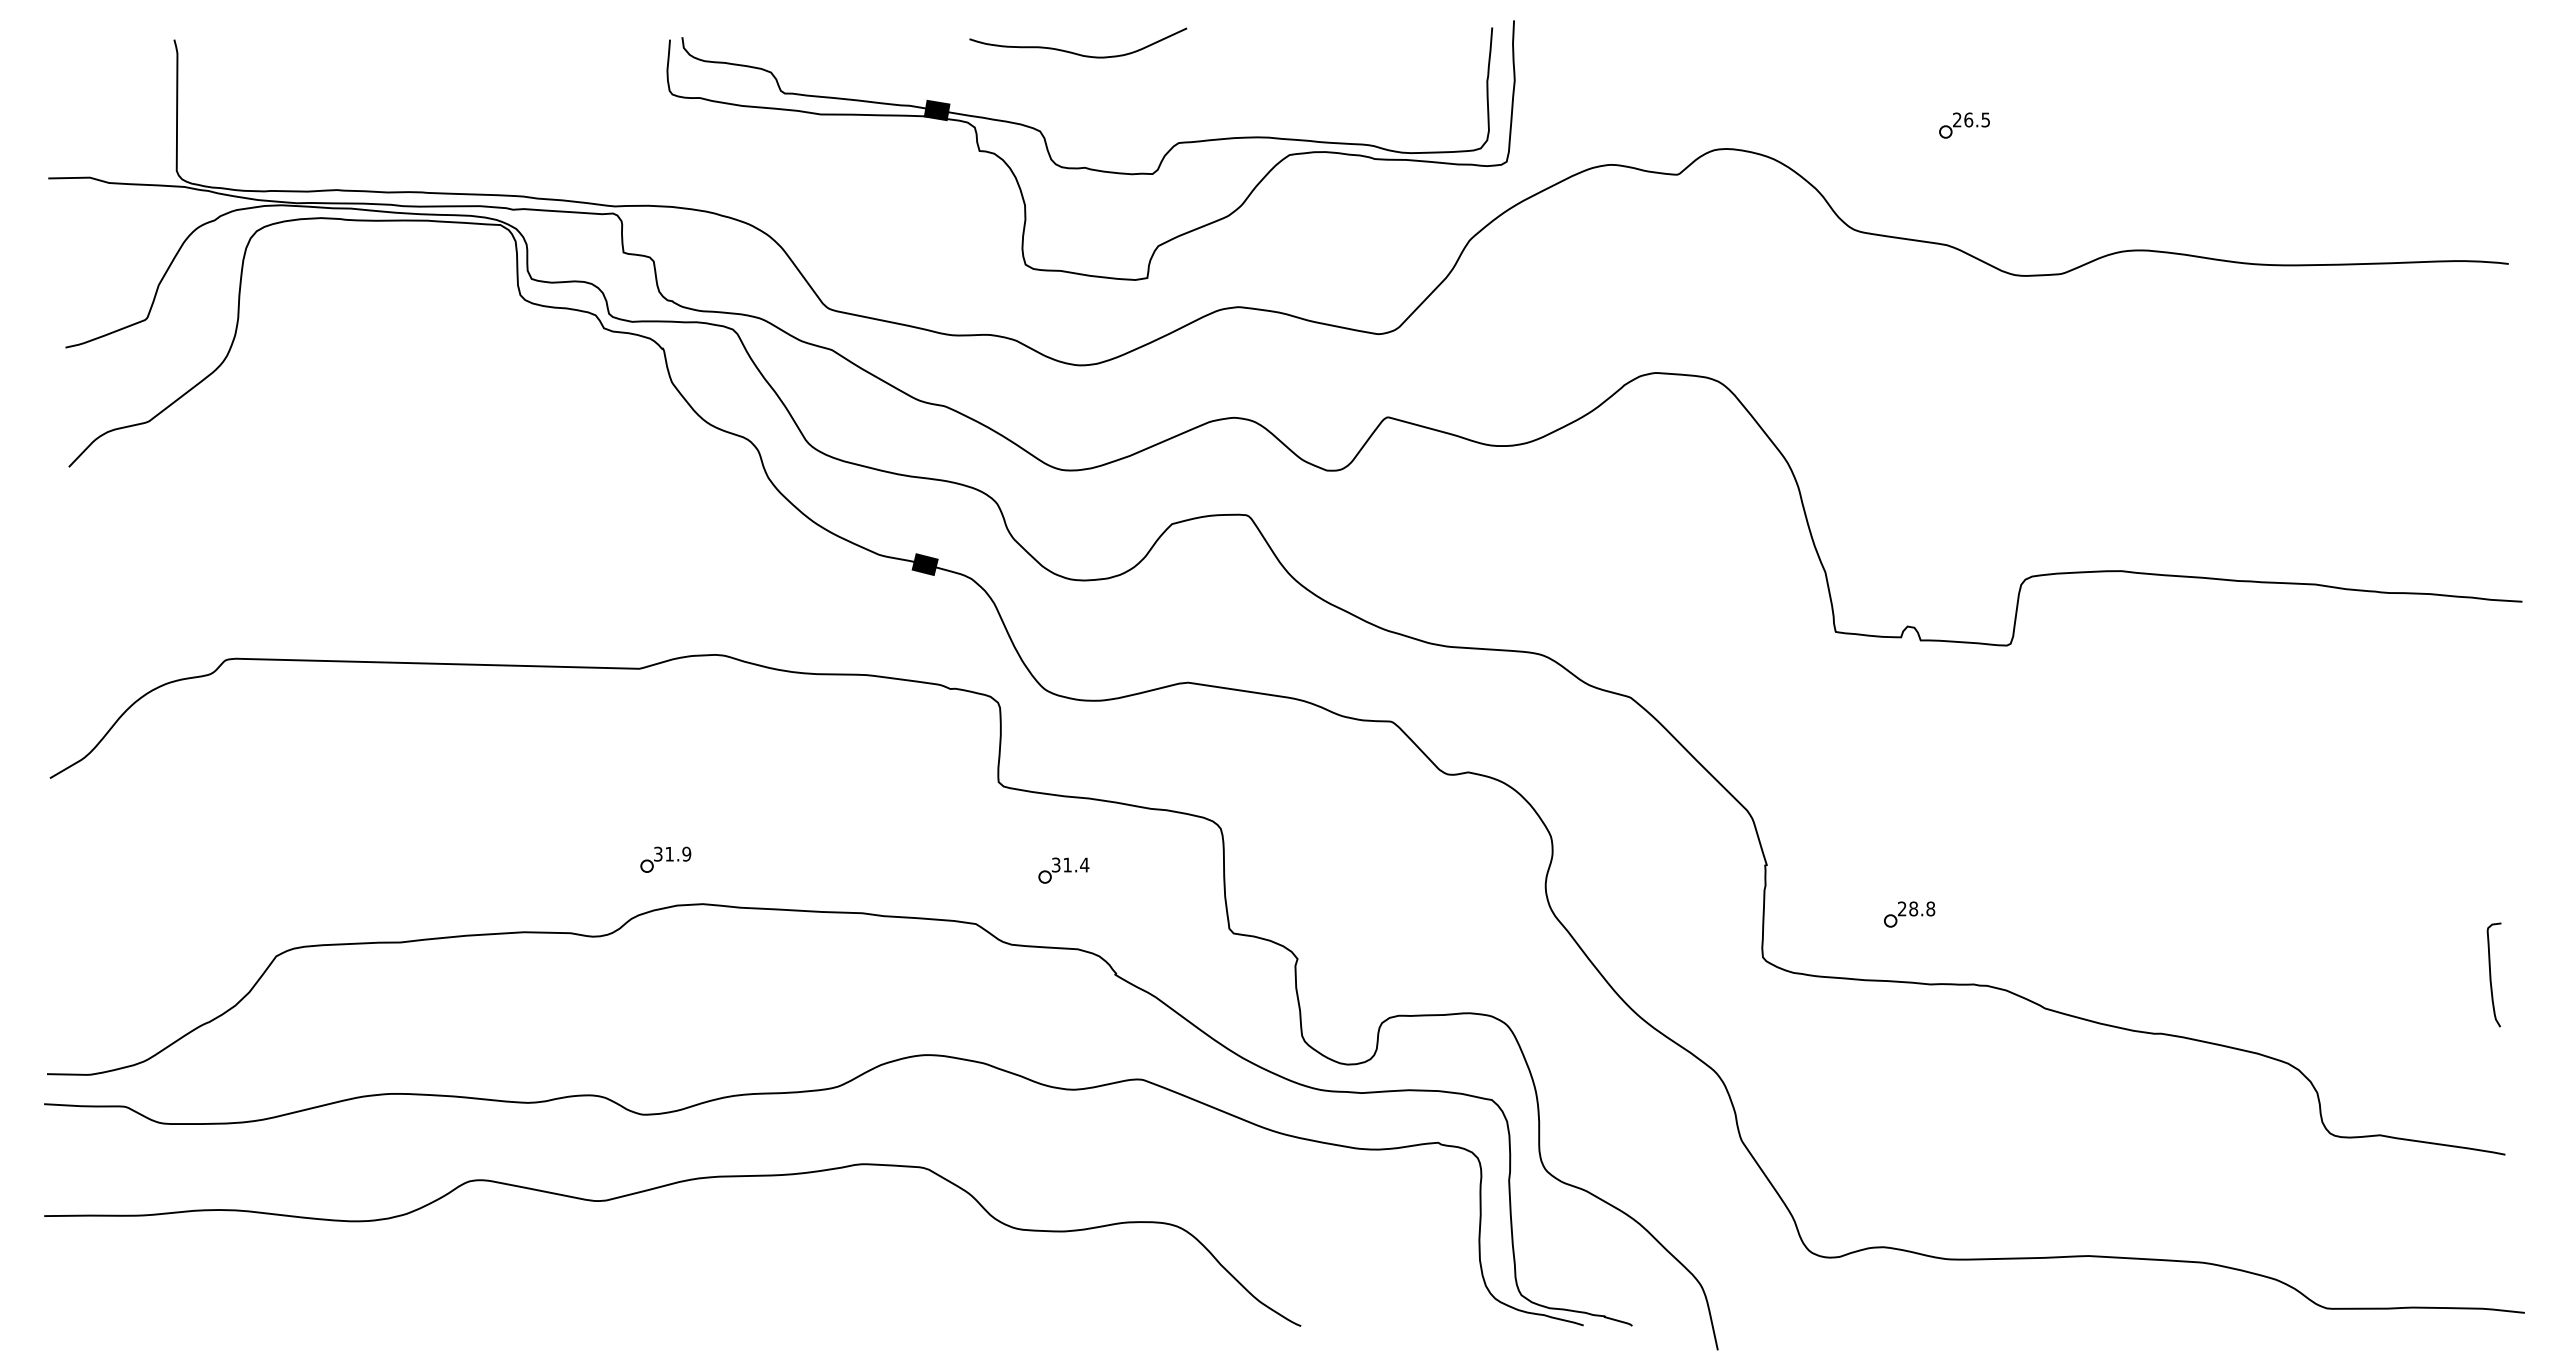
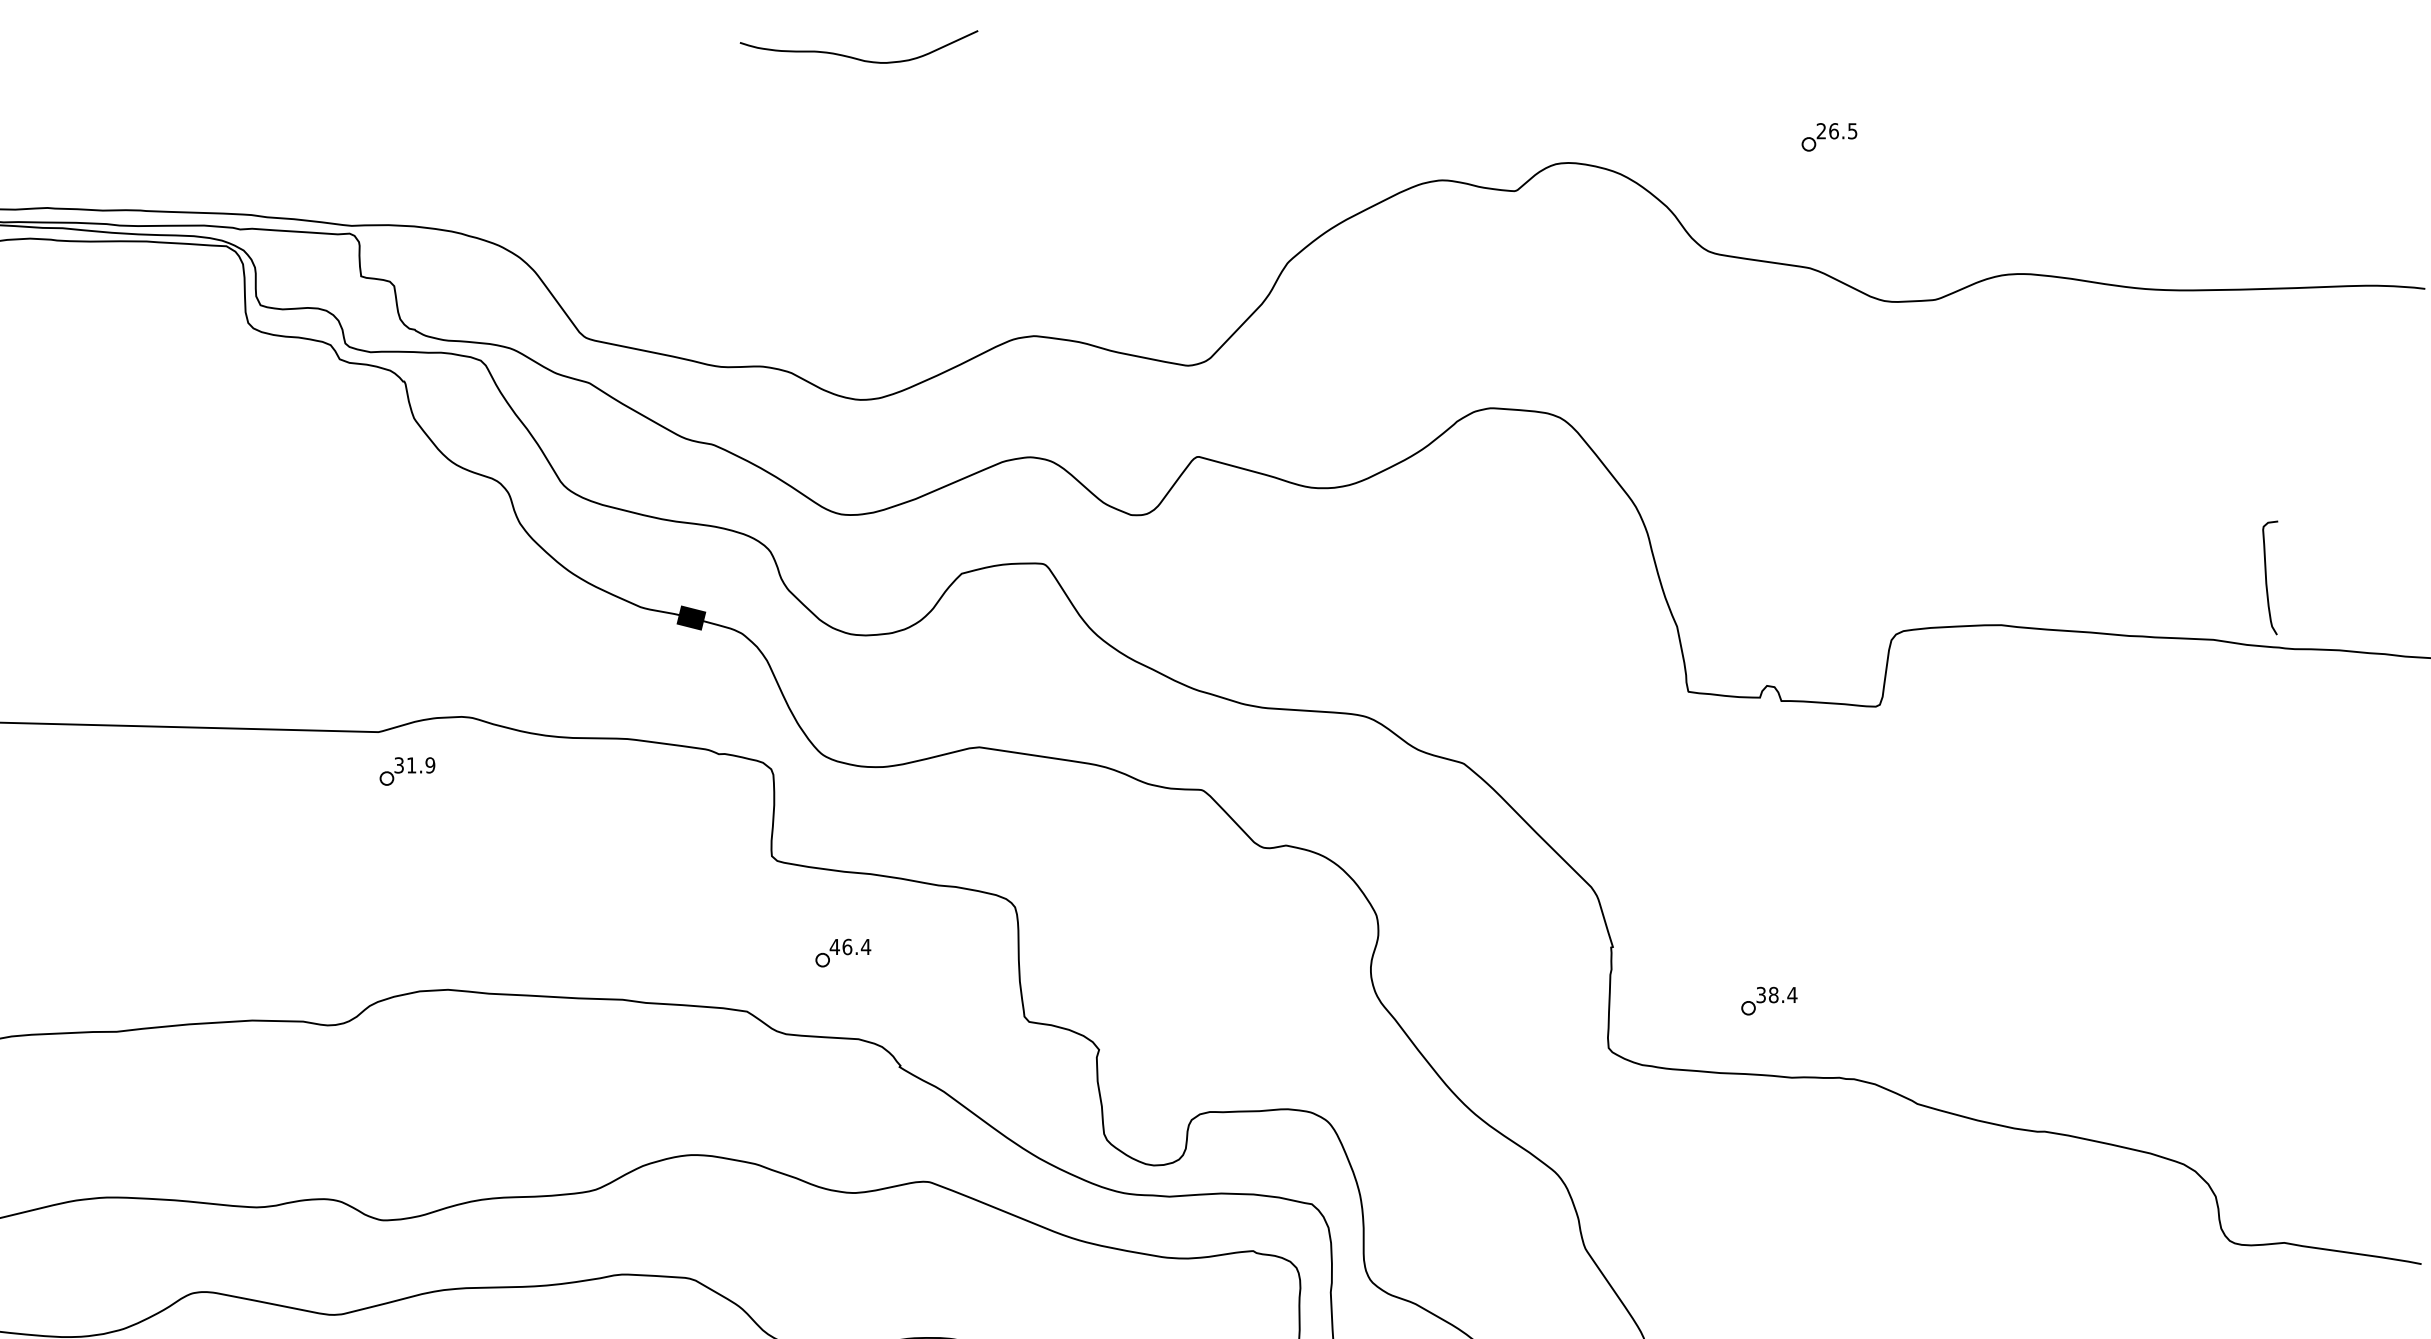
part: (1084, 166) -> (865, 182), removed
part: (665, 859) -> (407, 771), moved
text: (1061, 864) -> (840, 946), 31.4 -> 46.4
text: (1916, 908) -> (1776, 994), 28.8 -> 38.4
curve: (2491, 974) -> (2267, 577), moved

